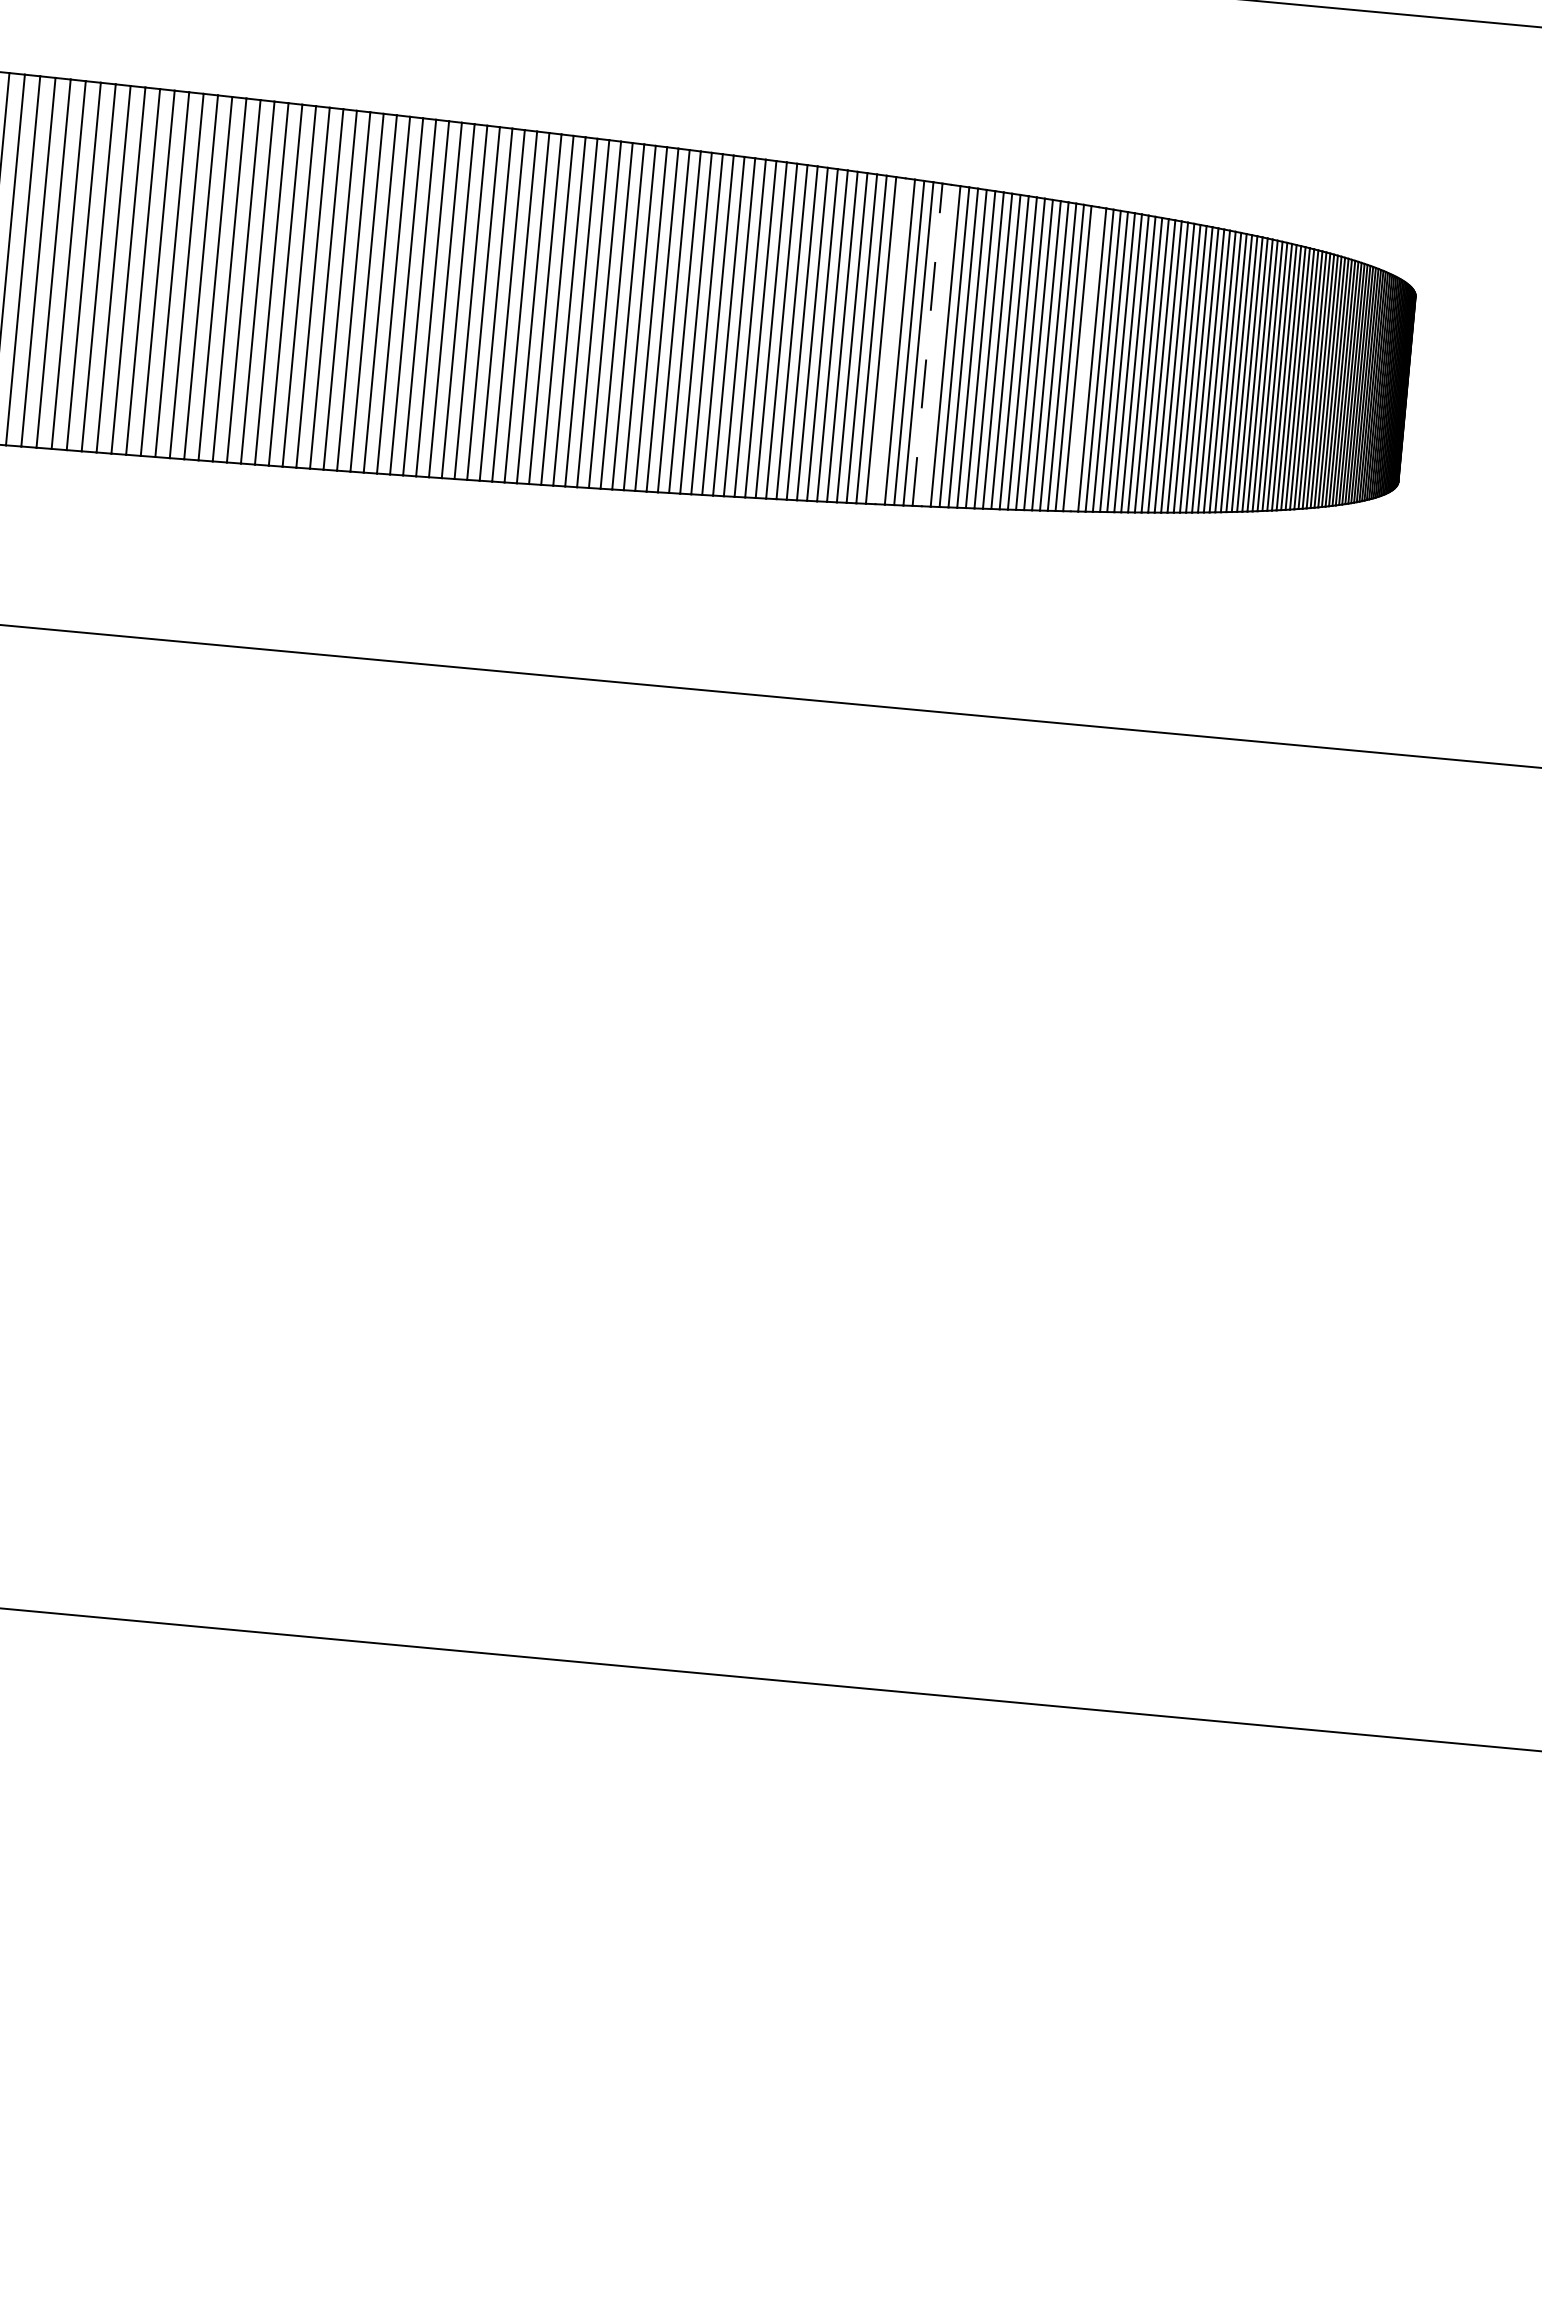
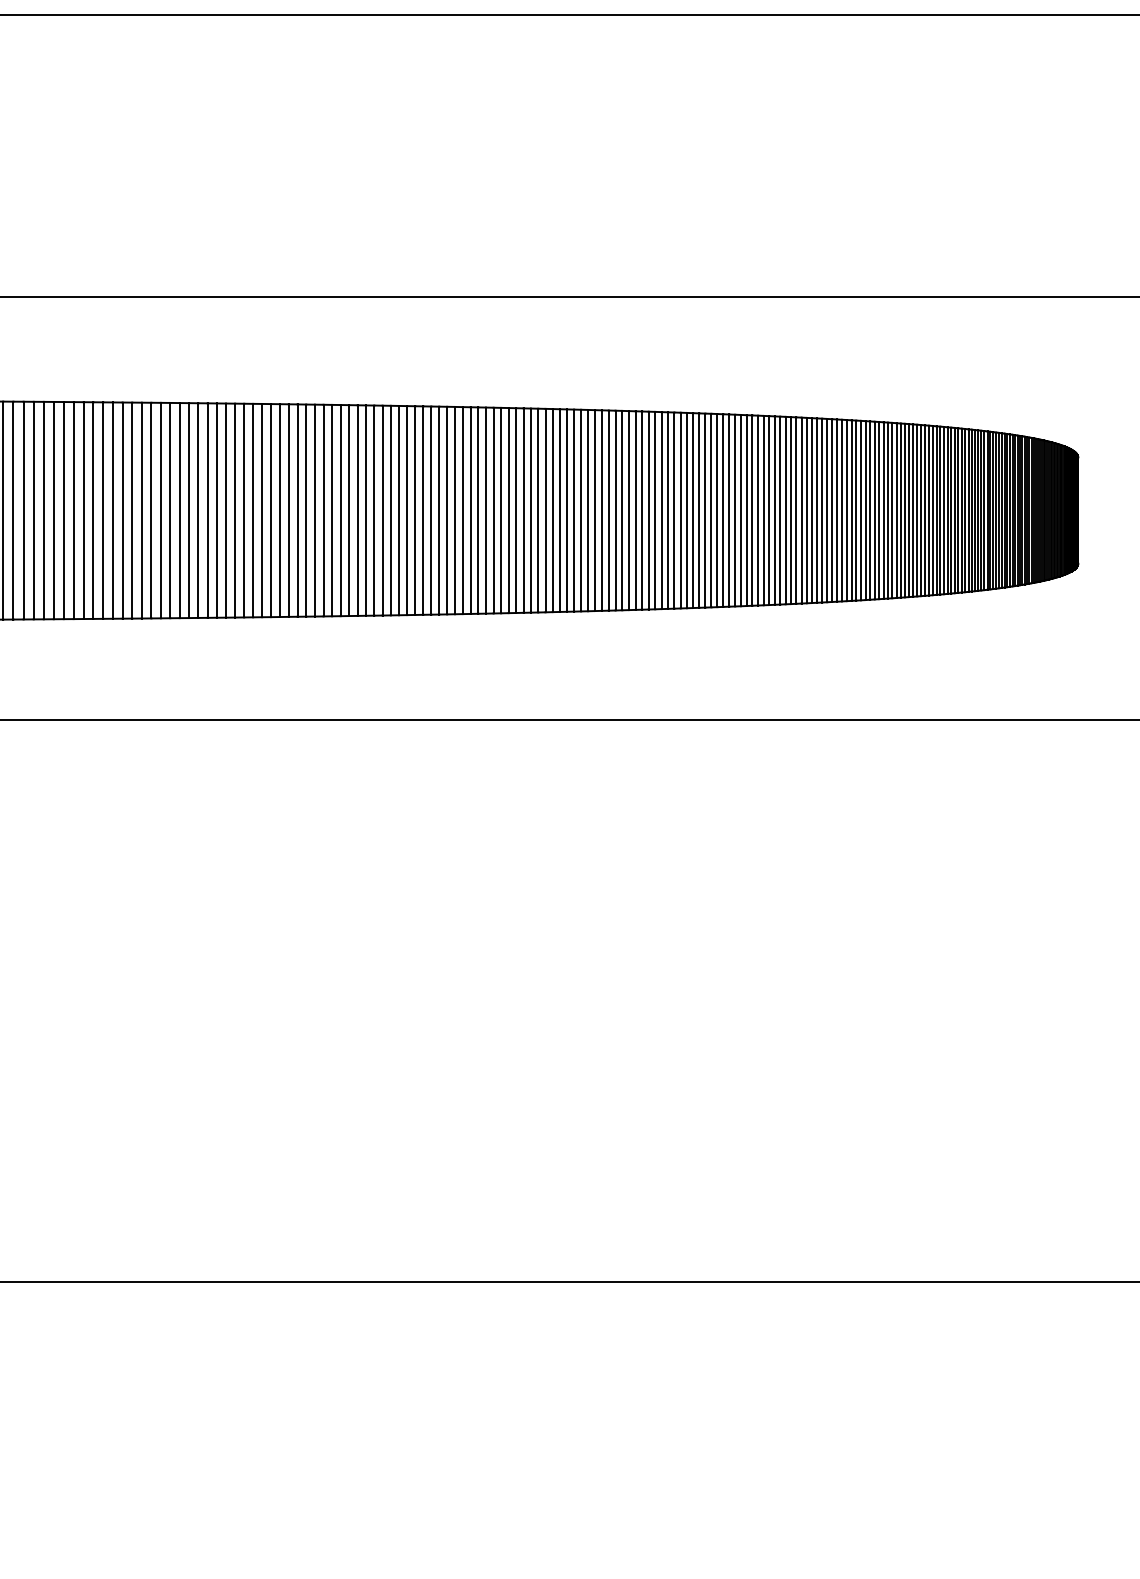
line: (890, 341) -> (780, 510), added
line: (927, 344) -> (801, 510), dashed -> solid
line: (936, 345) -> (806, 510), added
line: (1085, 359) -> (892, 510), added

